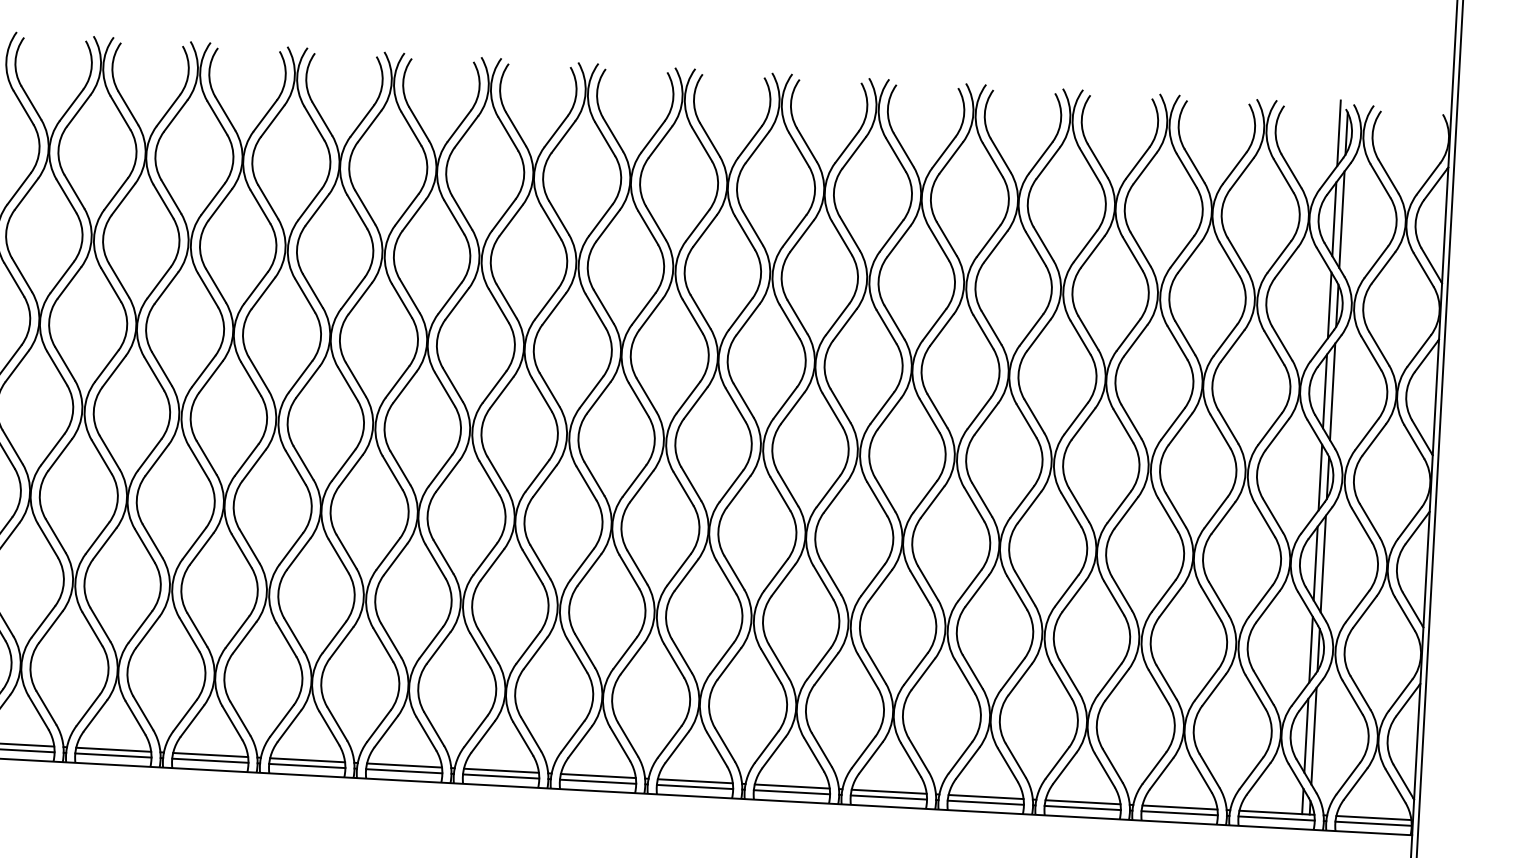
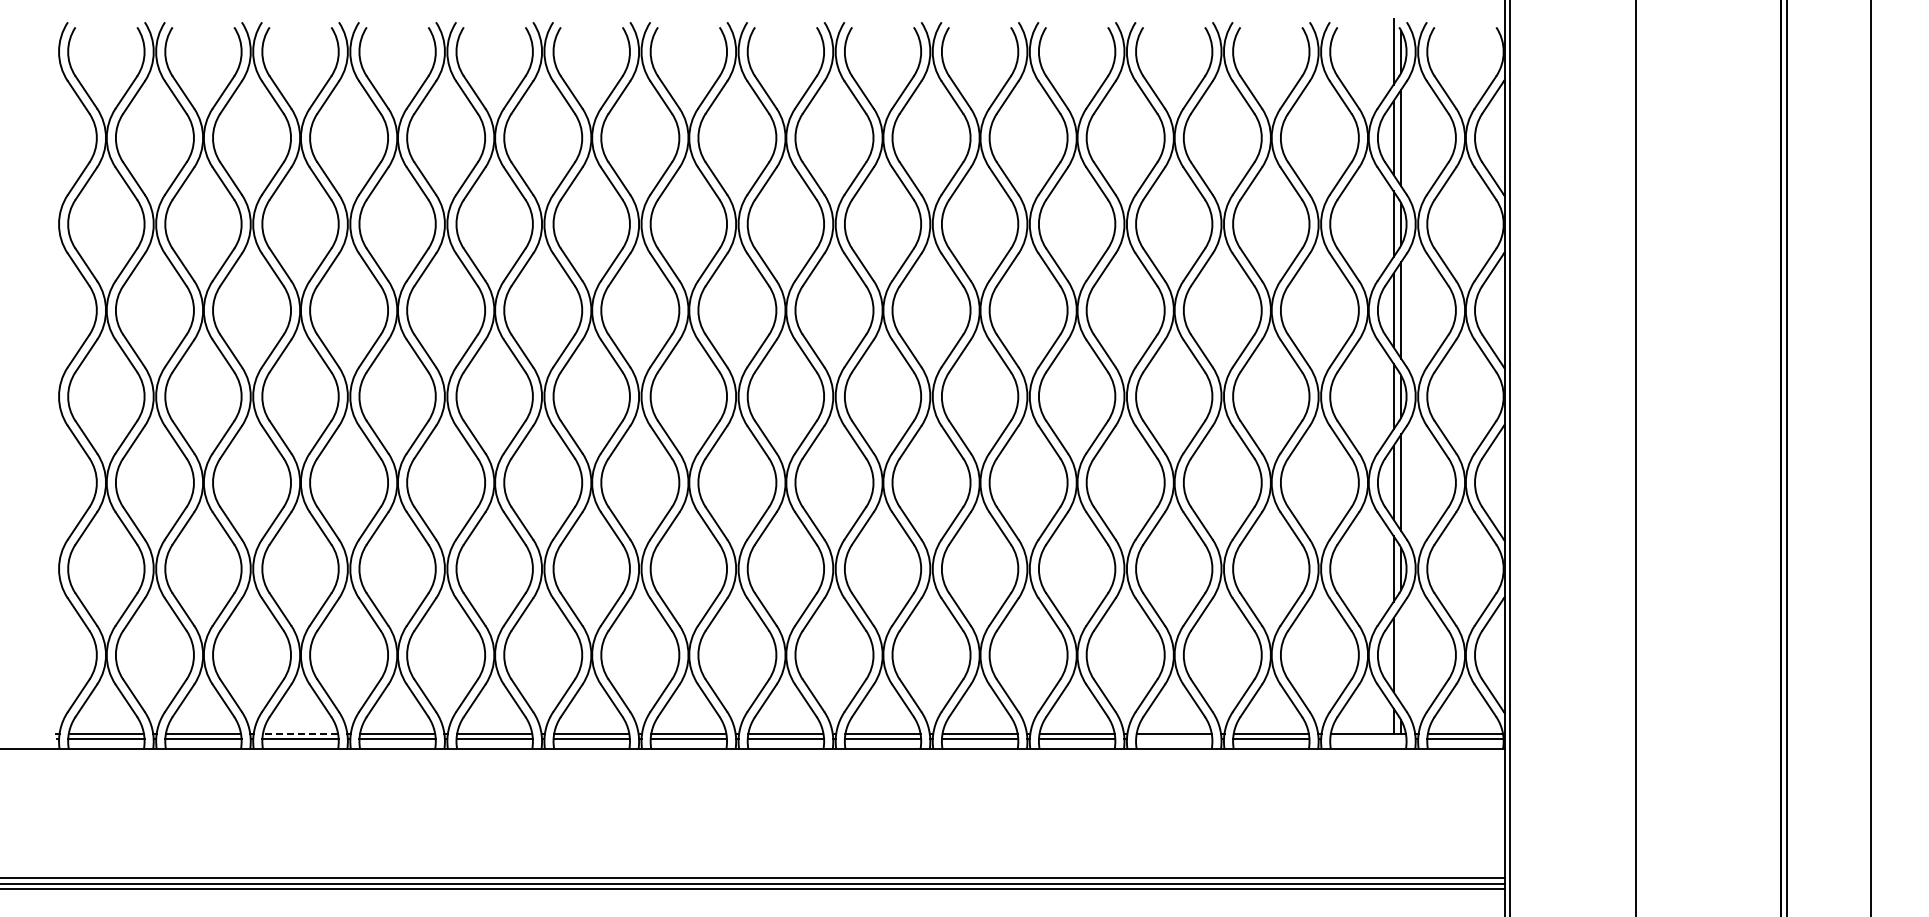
line: (1314, 735) -> (1401, 654), removed
line: (210, 754) -> (300, 733), solid -> dashed
line: (1083, 808) -> (1174, 739), removed
line: (1276, 818) -> (1368, 739), removed

